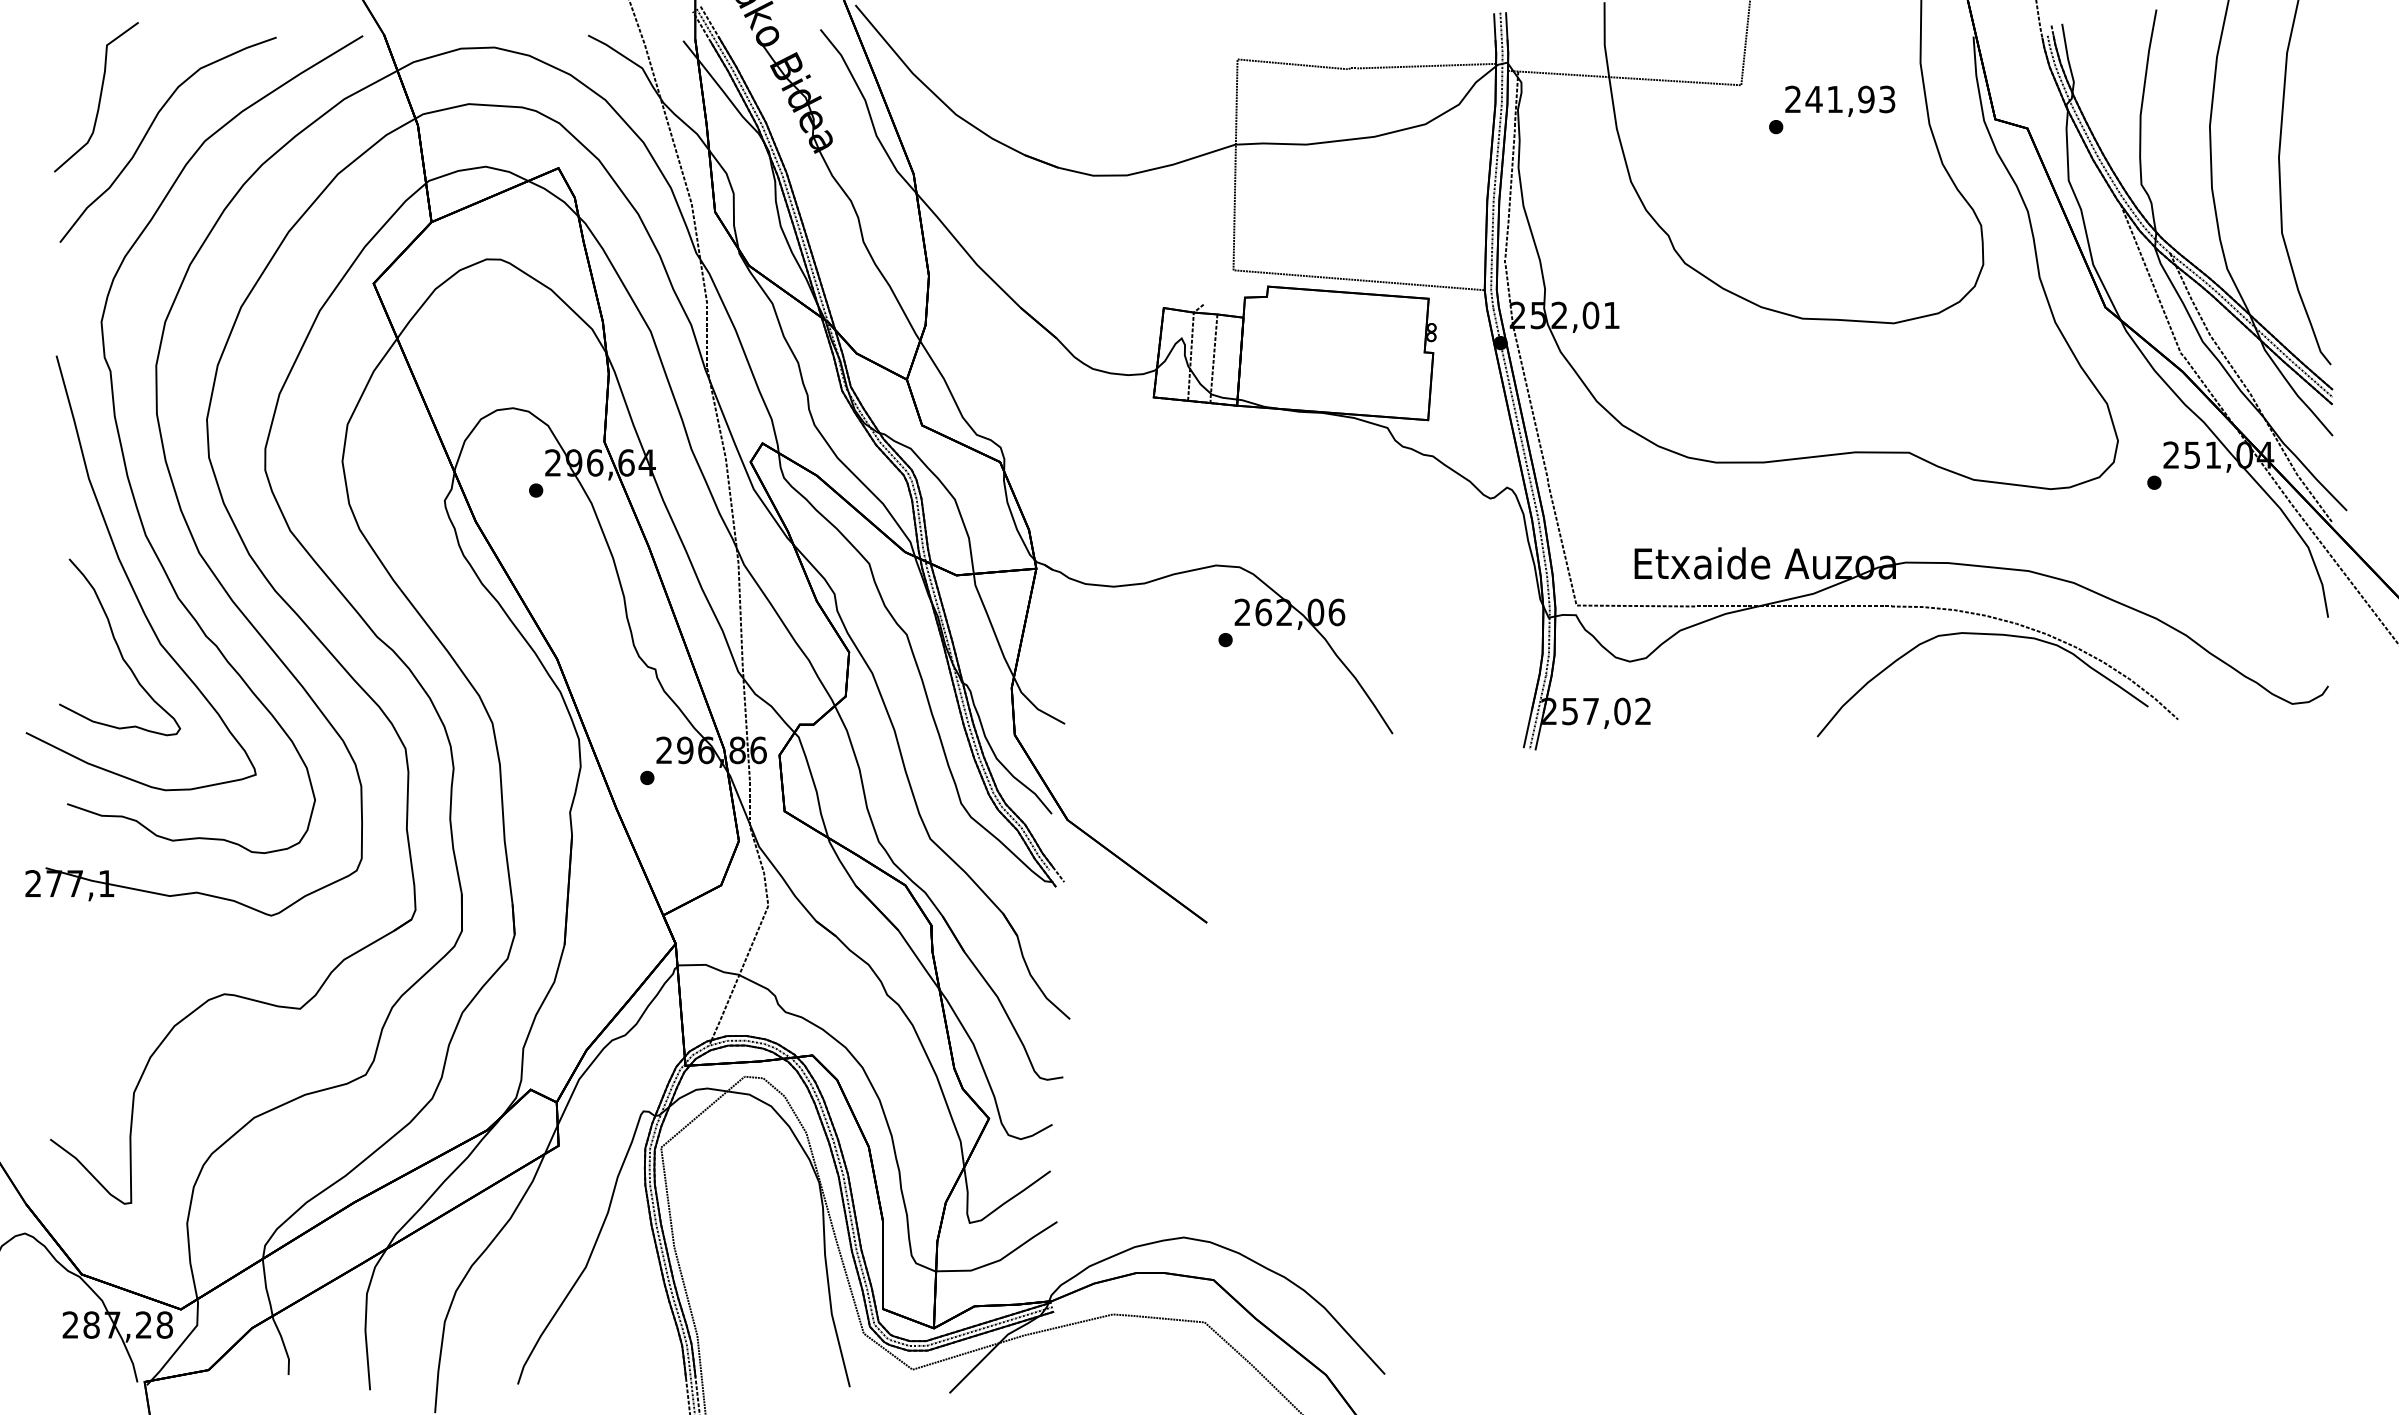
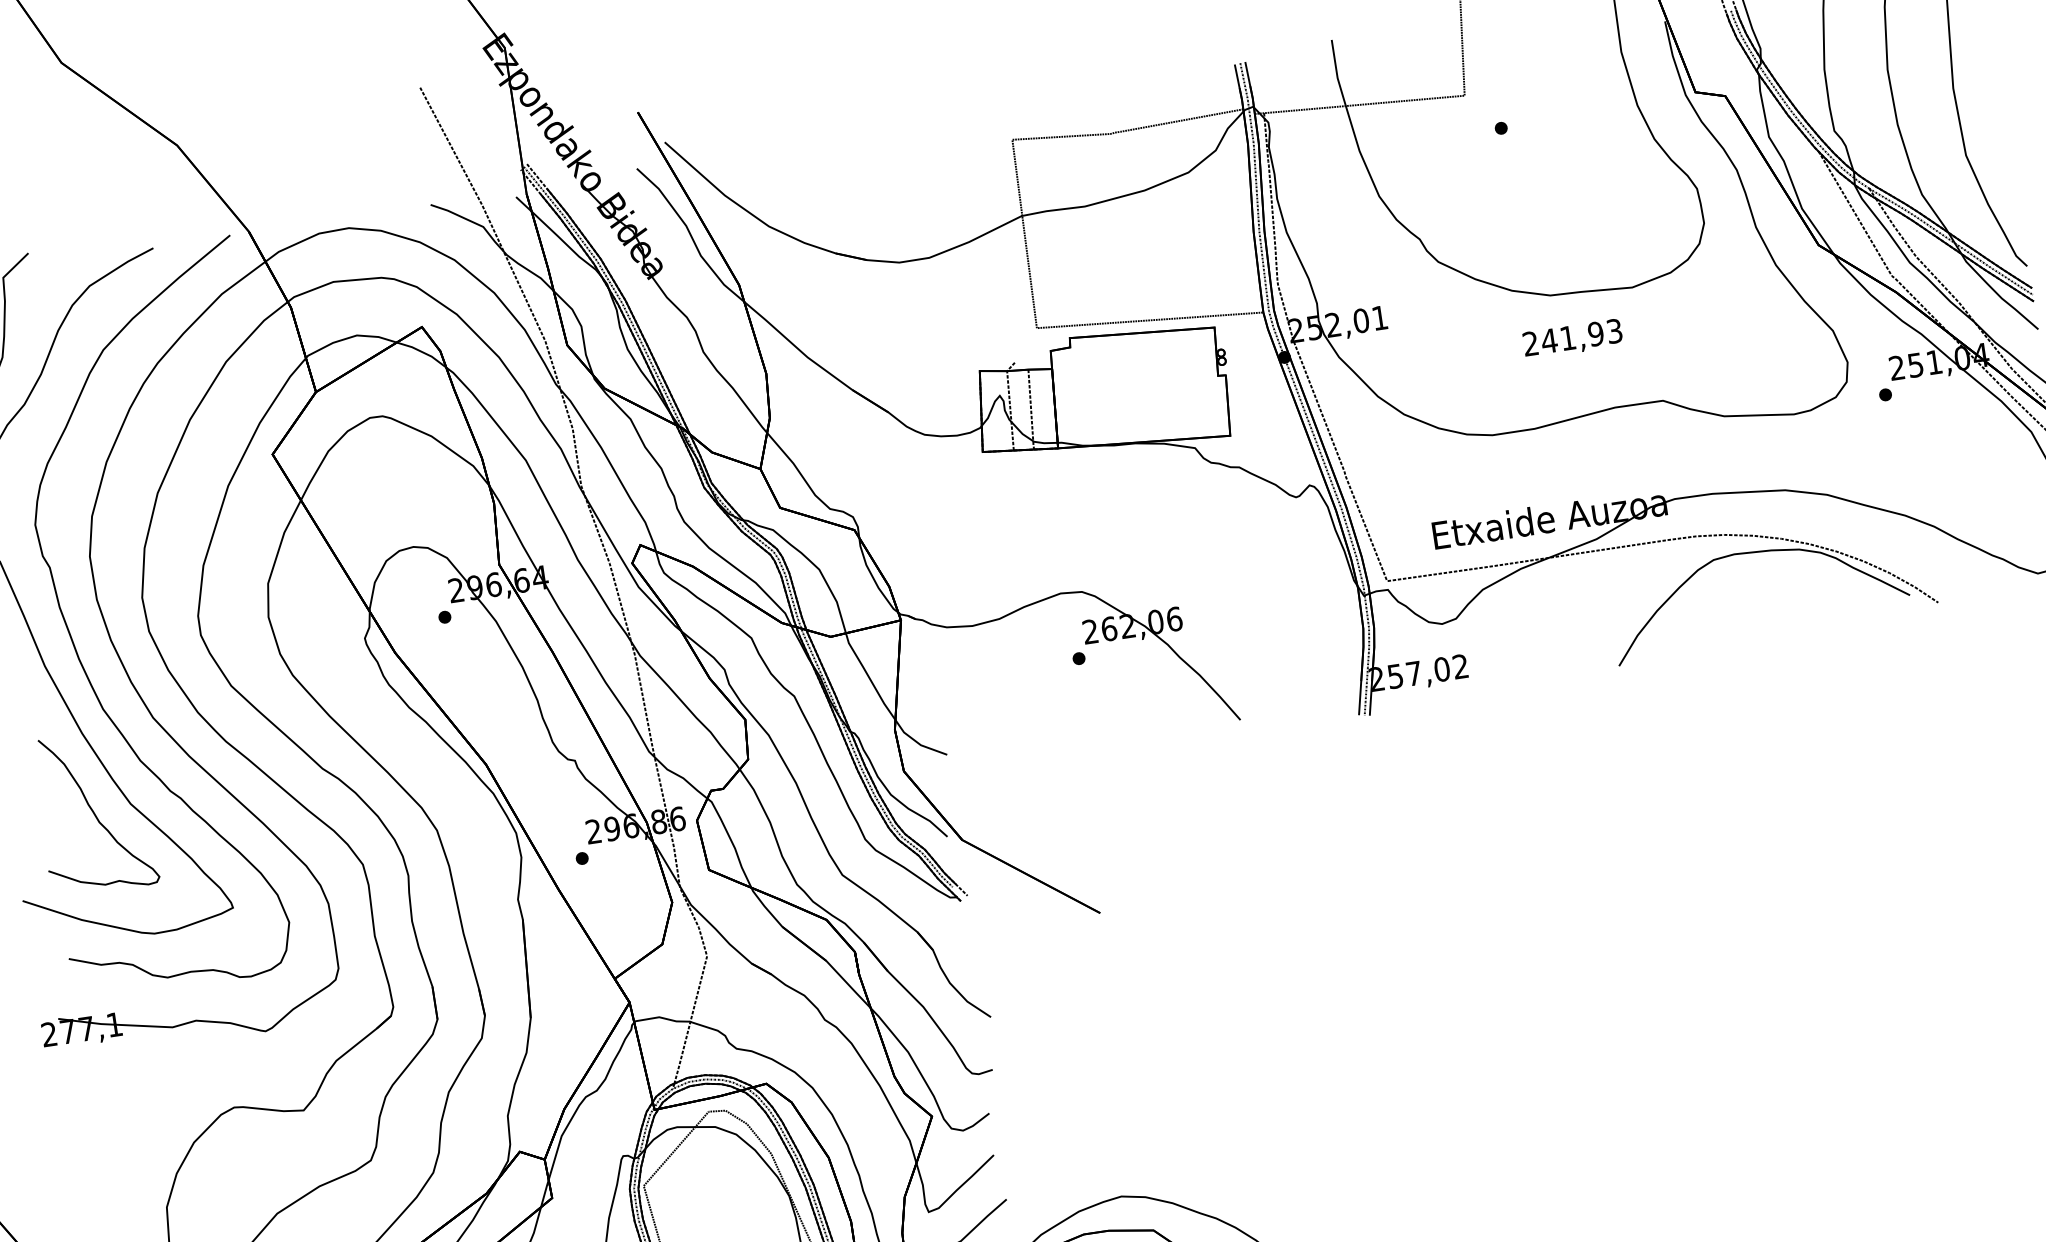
text: (1840, 100) -> (1573, 338), moved

